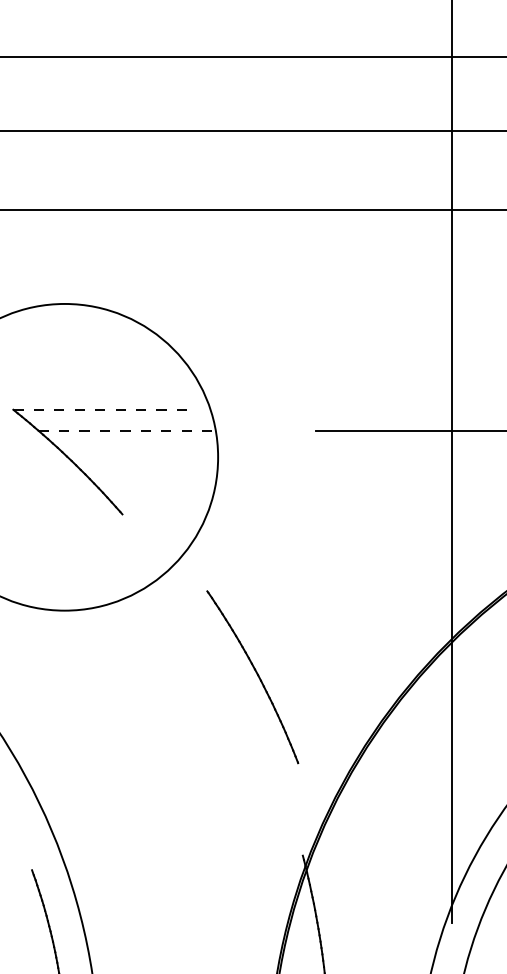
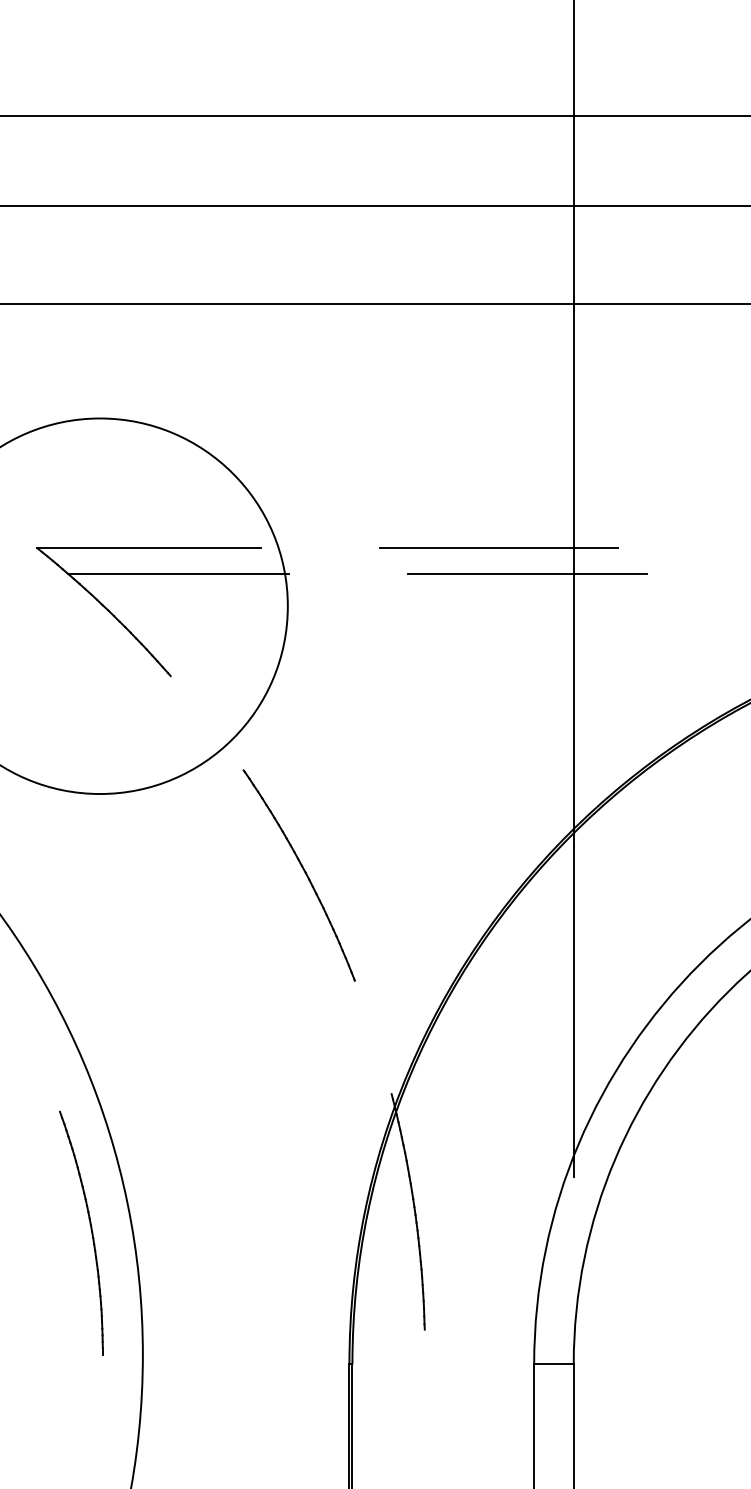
line: (104, 410) -> (148, 548), dashed -> solid
line: (390, 410) -> (498, 548), added
line: (128, 430) -> (178, 573), dashed -> solid
part: (257, 675) -> (304, 873), moved

